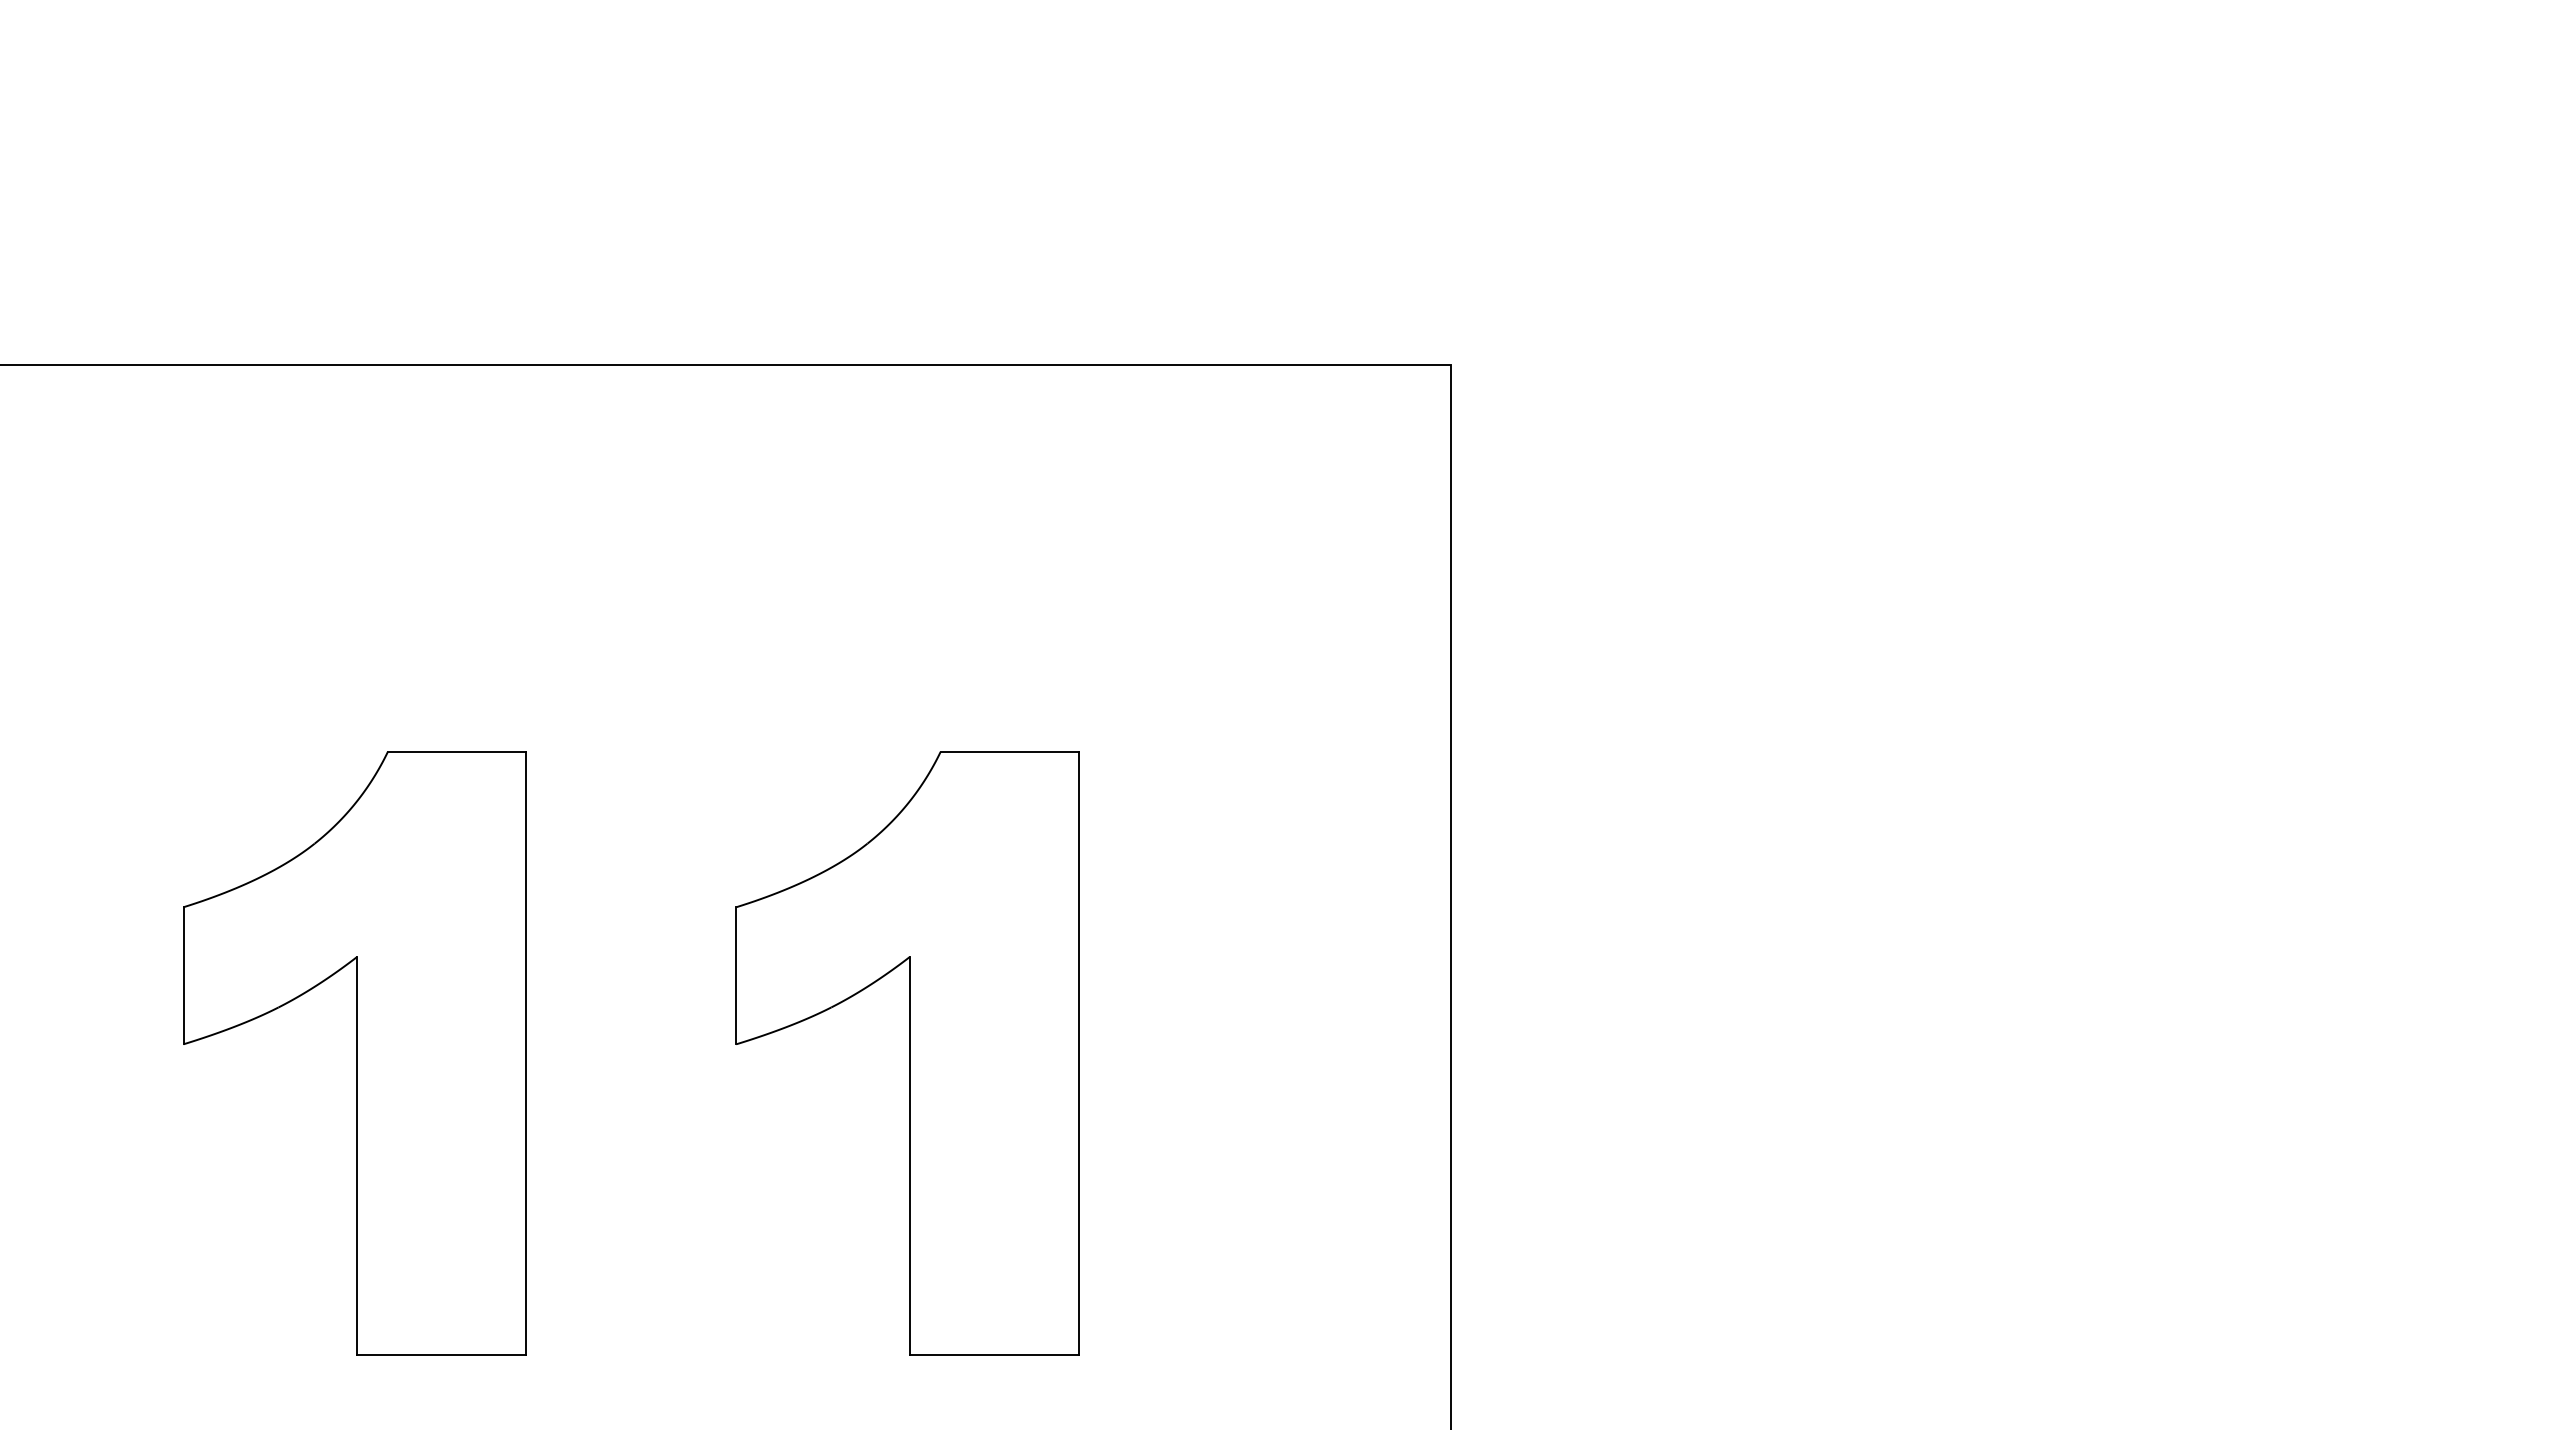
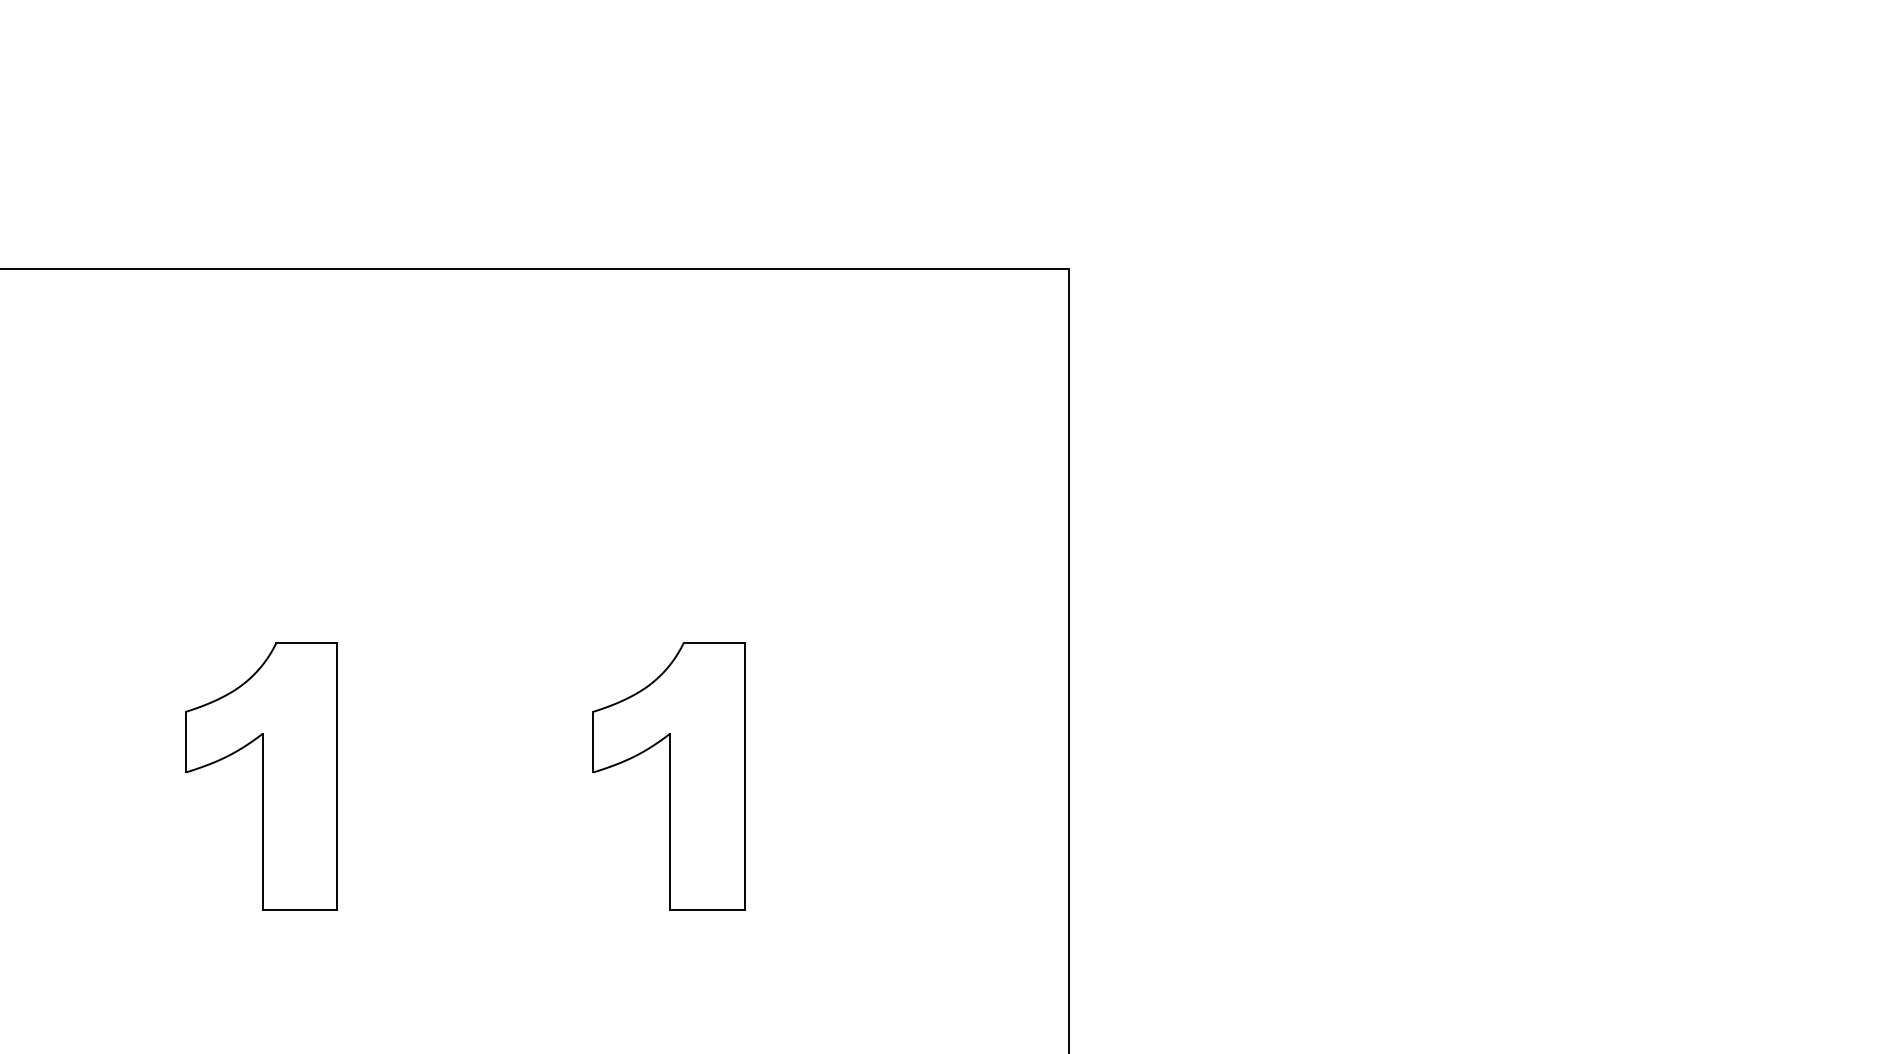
part: (354, 1053) -> (261, 776), size x0.6
part: (907, 1053) -> (669, 776), size x0.6

